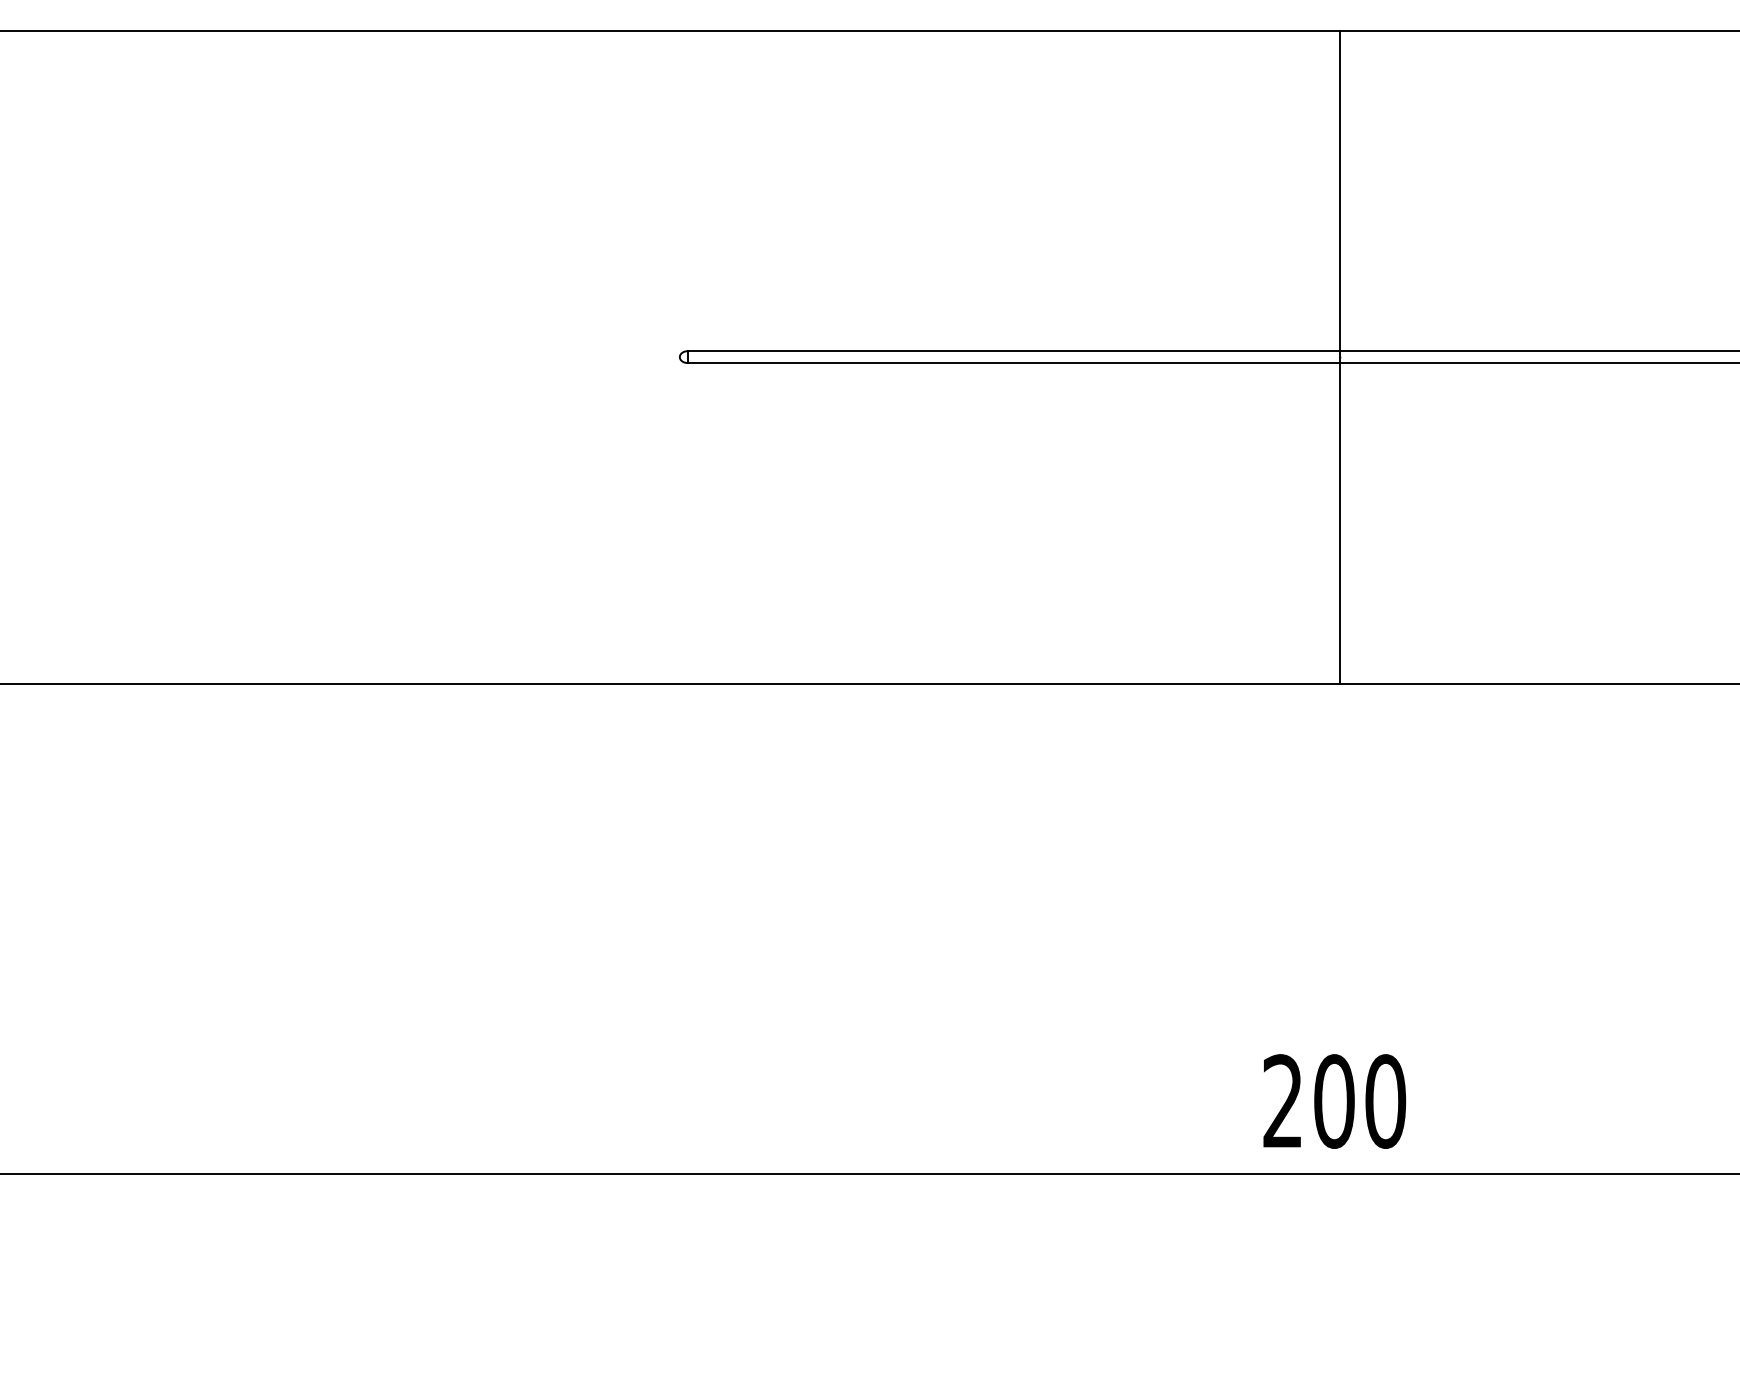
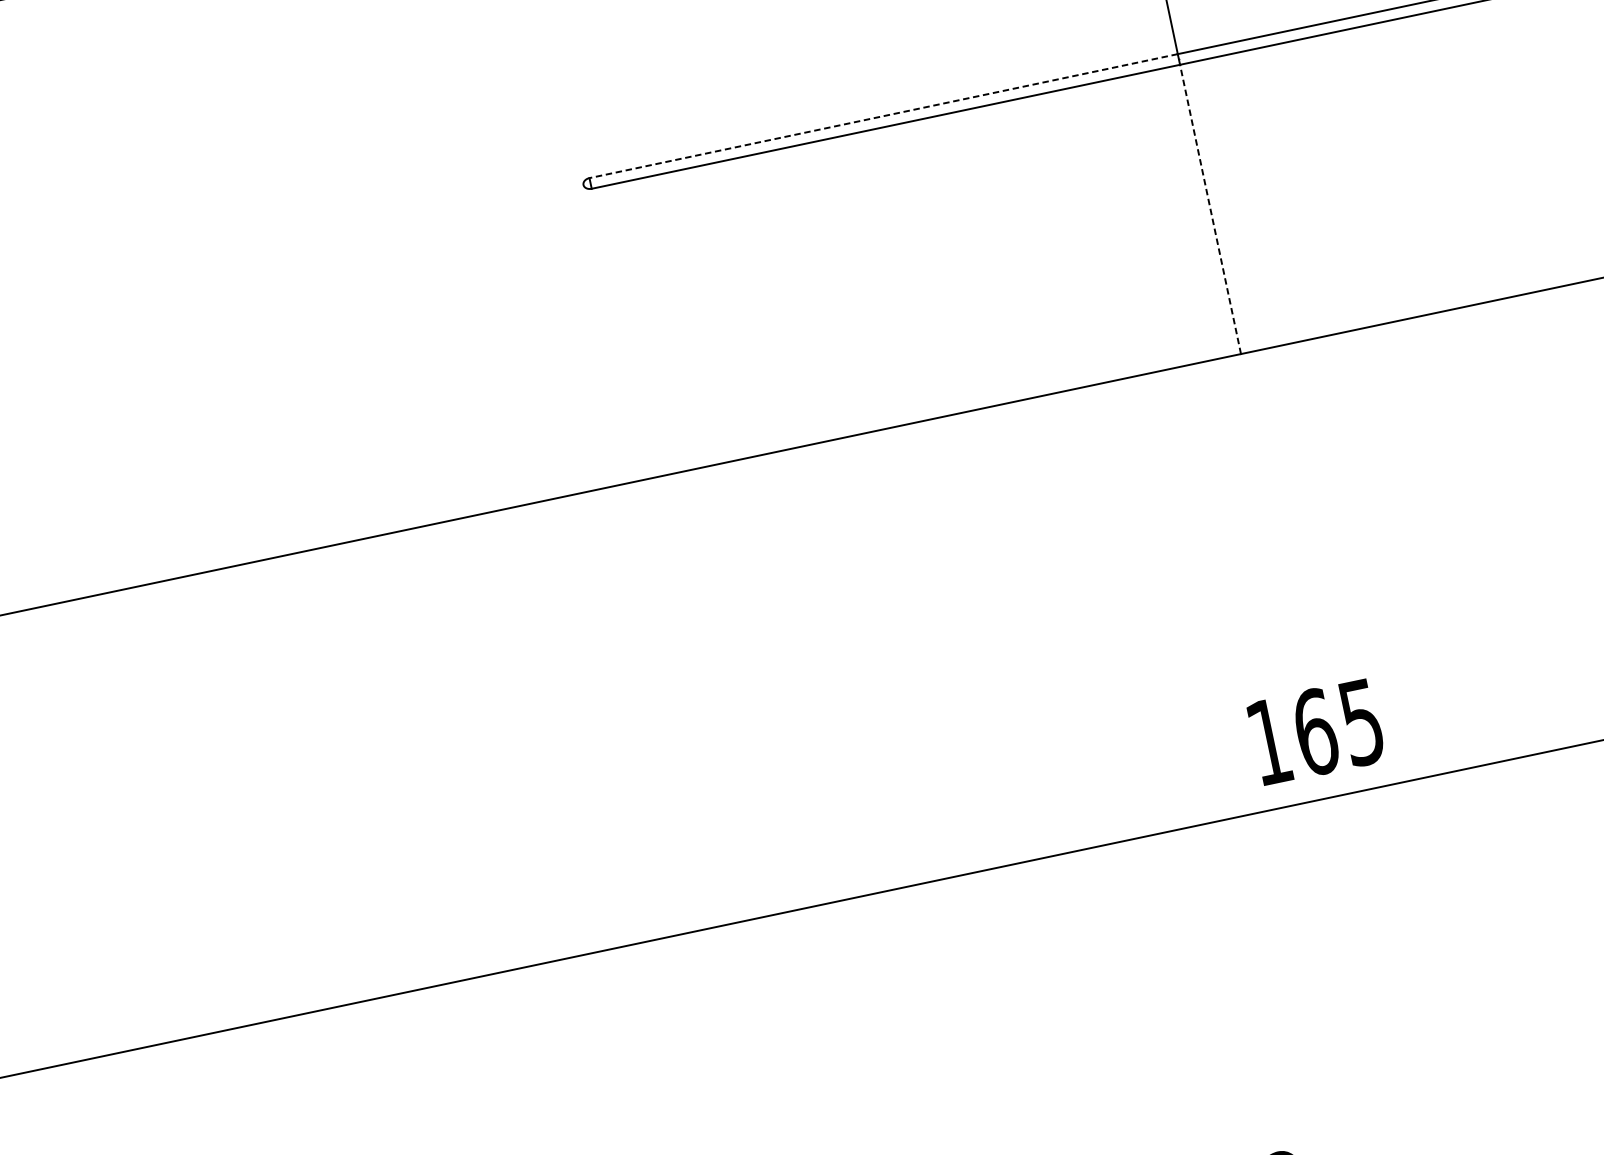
line: (1013, 351) -> (883, 116), solid -> dashed
line: (1339, 522) -> (1210, 208), solid -> dashed
text: (1334, 1101) -> (1315, 732), 200 -> 165

